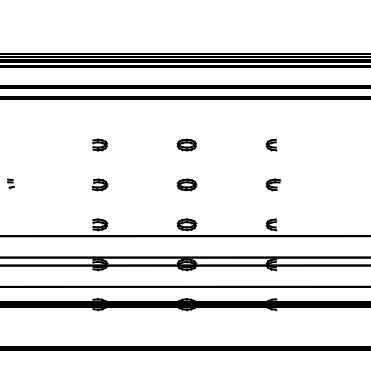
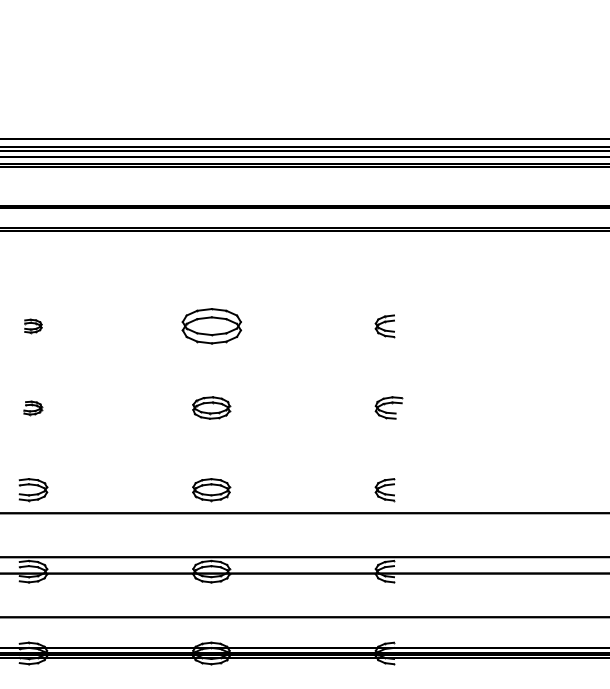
part: (99, 144) -> (32, 325), size x0.6
part: (186, 144) -> (210, 325), size x1.6
part: (99, 184) -> (32, 407), size x0.6

